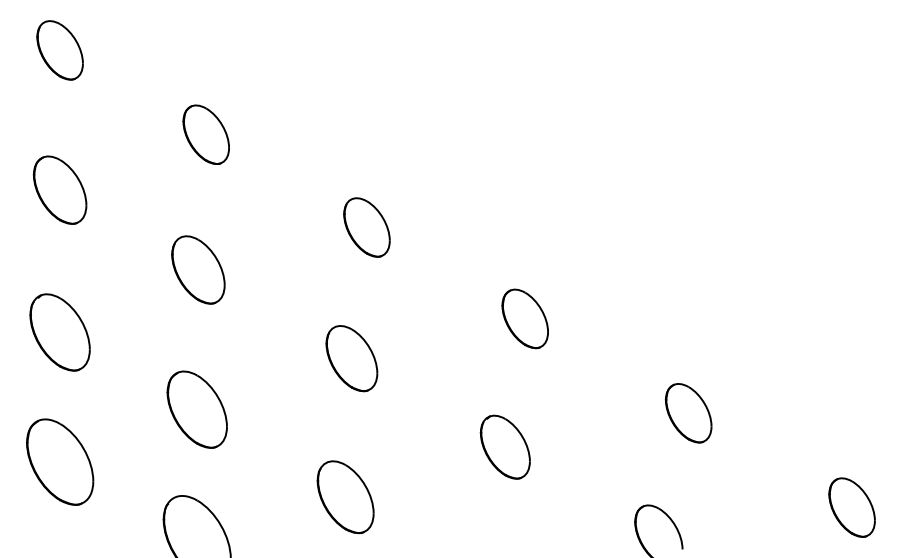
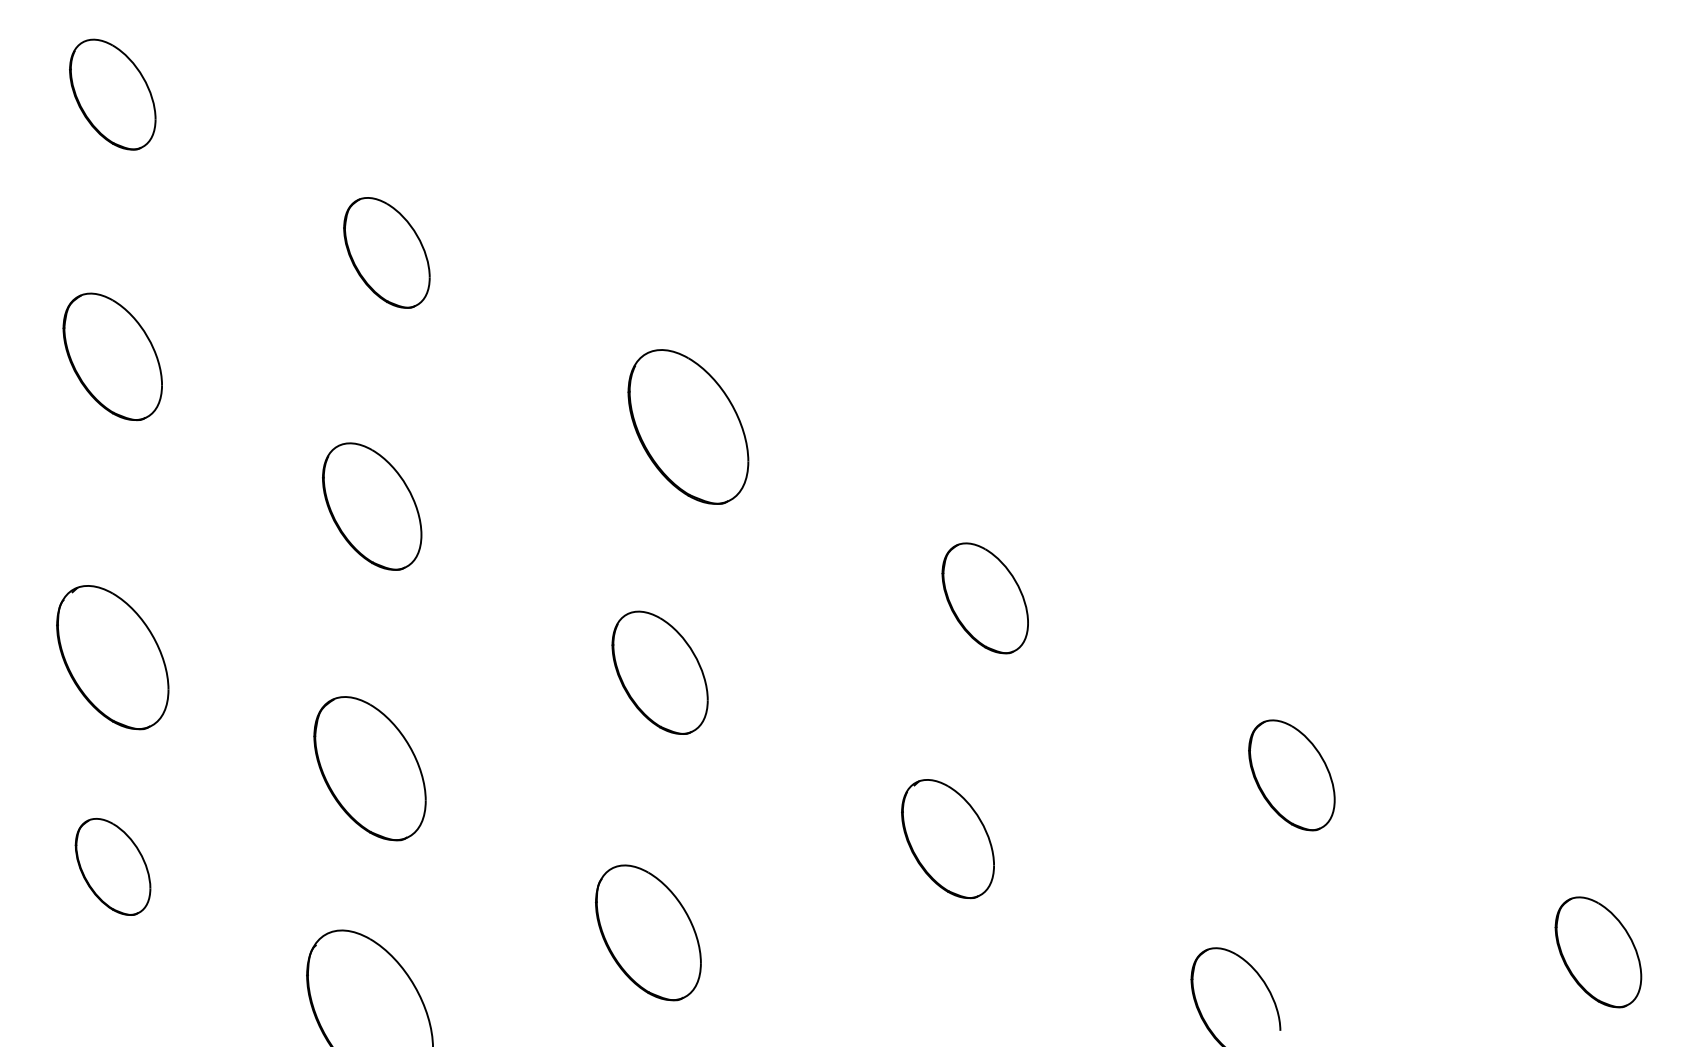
part: (366, 227) -> (687, 426), size x1.4
part: (59, 332) -> (111, 657), moved
part: (60, 461) -> (113, 865), size x0.6

